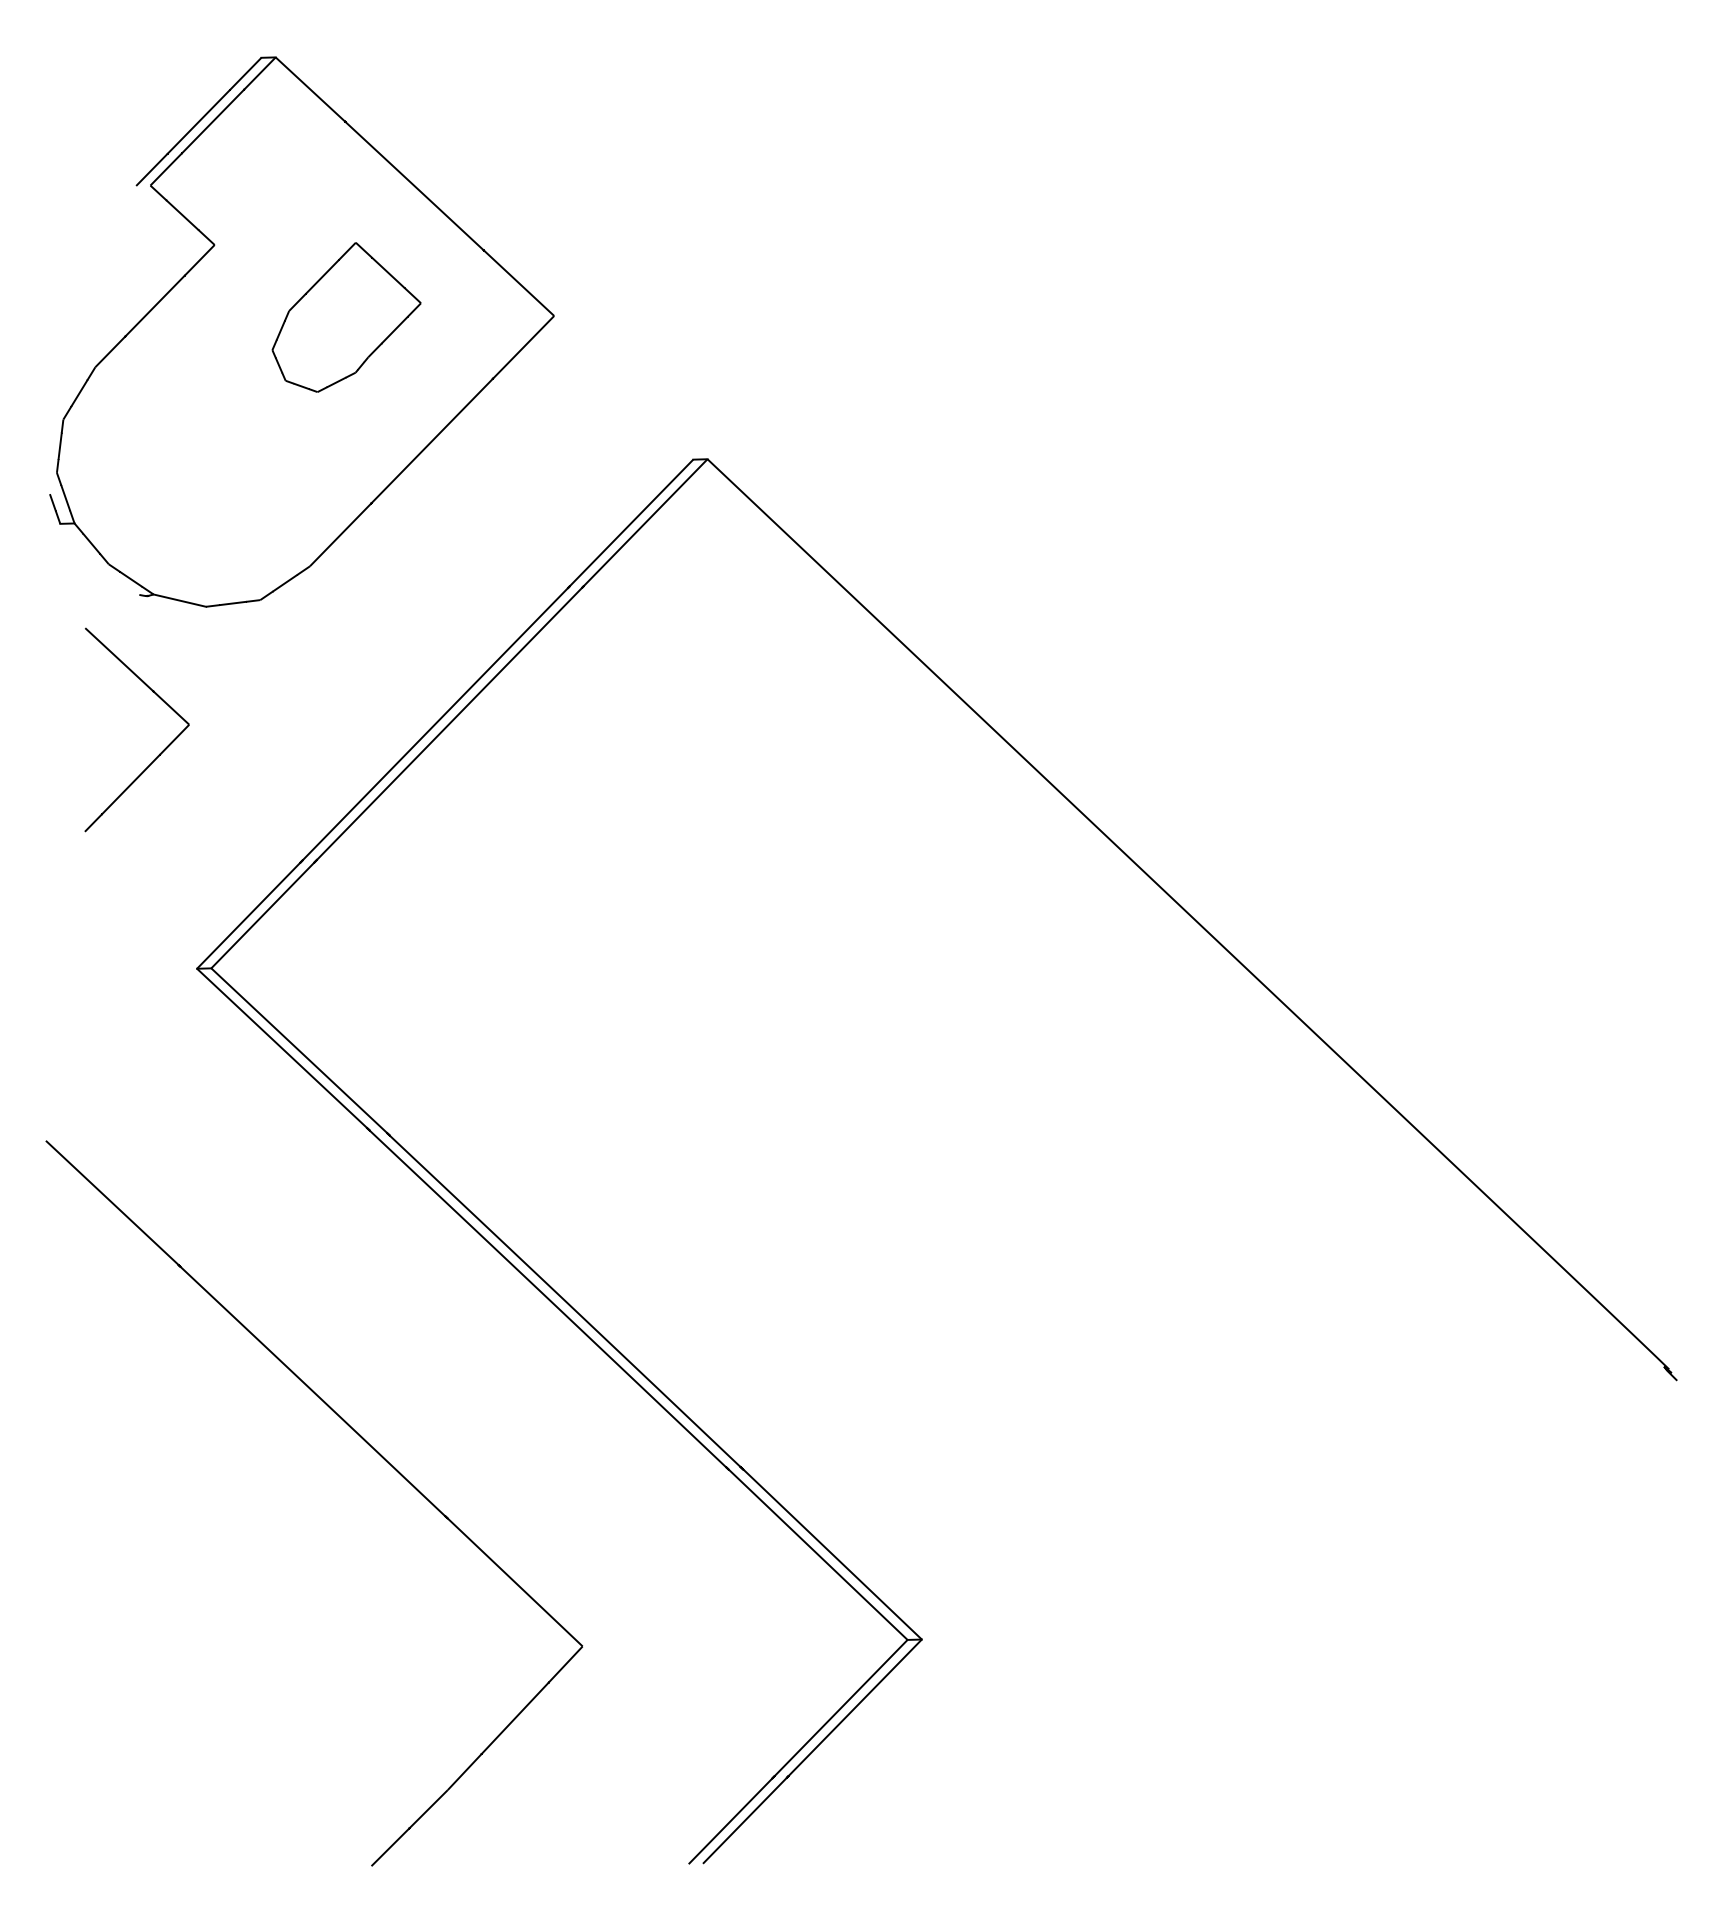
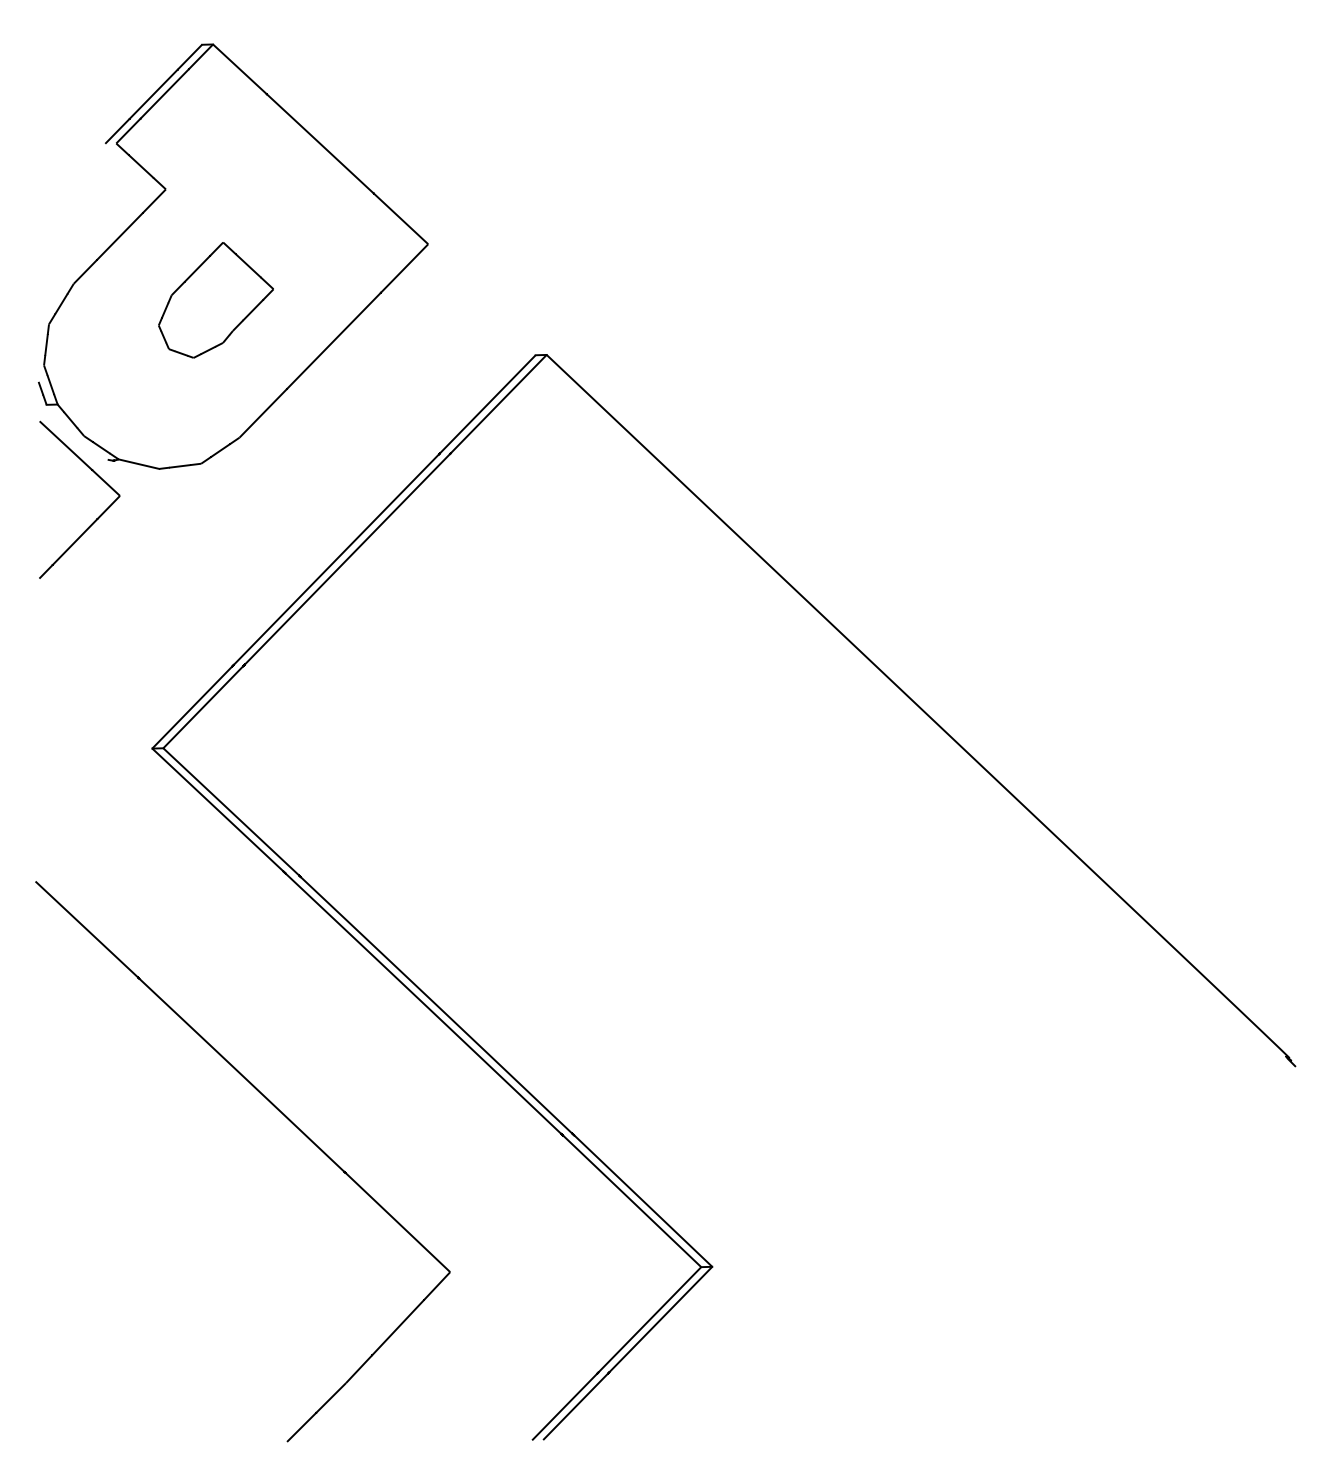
part: (346, 317) -> (216, 300), moved
part: (160, 752) -> (97, 517), moved

